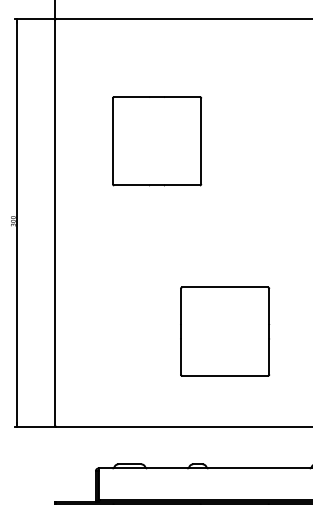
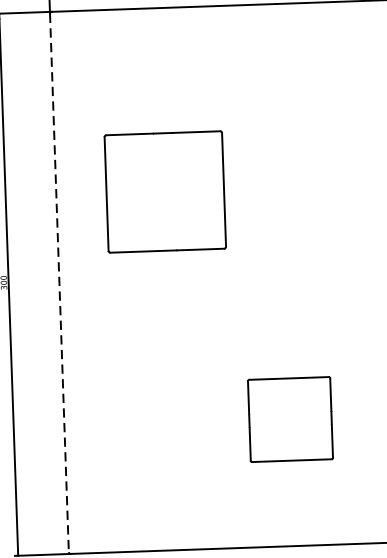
part: (157, 141) -> (165, 192), moved
line: (55, 222) -> (59, 282), solid -> dashed
part: (225, 331) -> (290, 419), size x0.7

